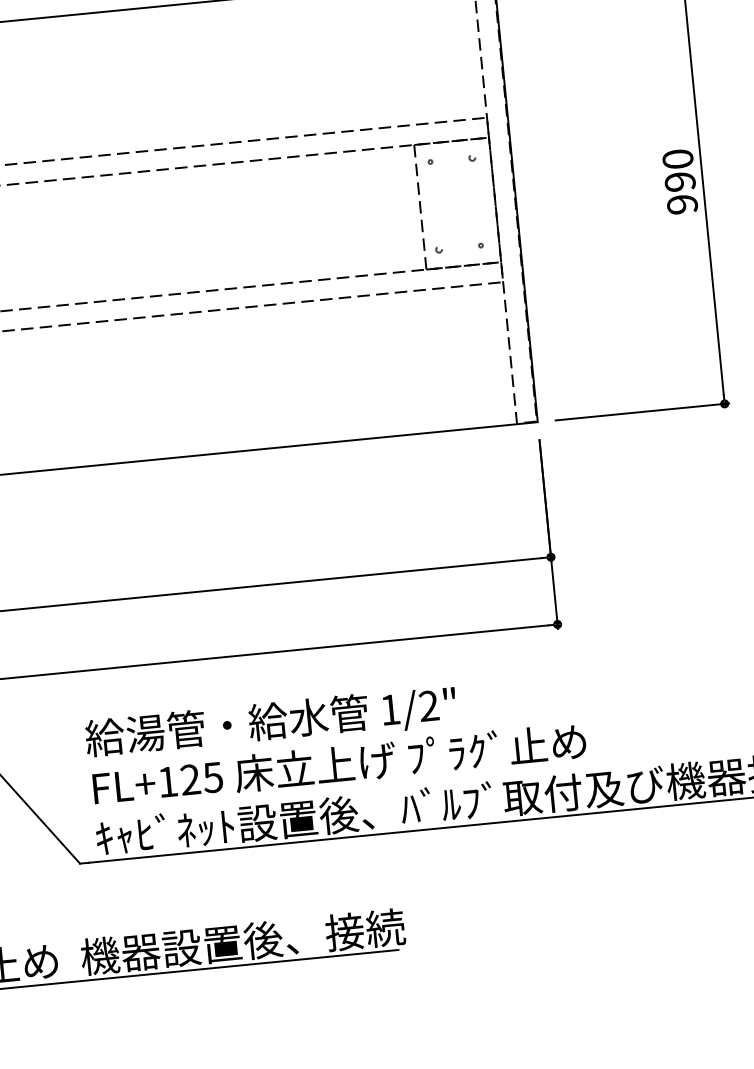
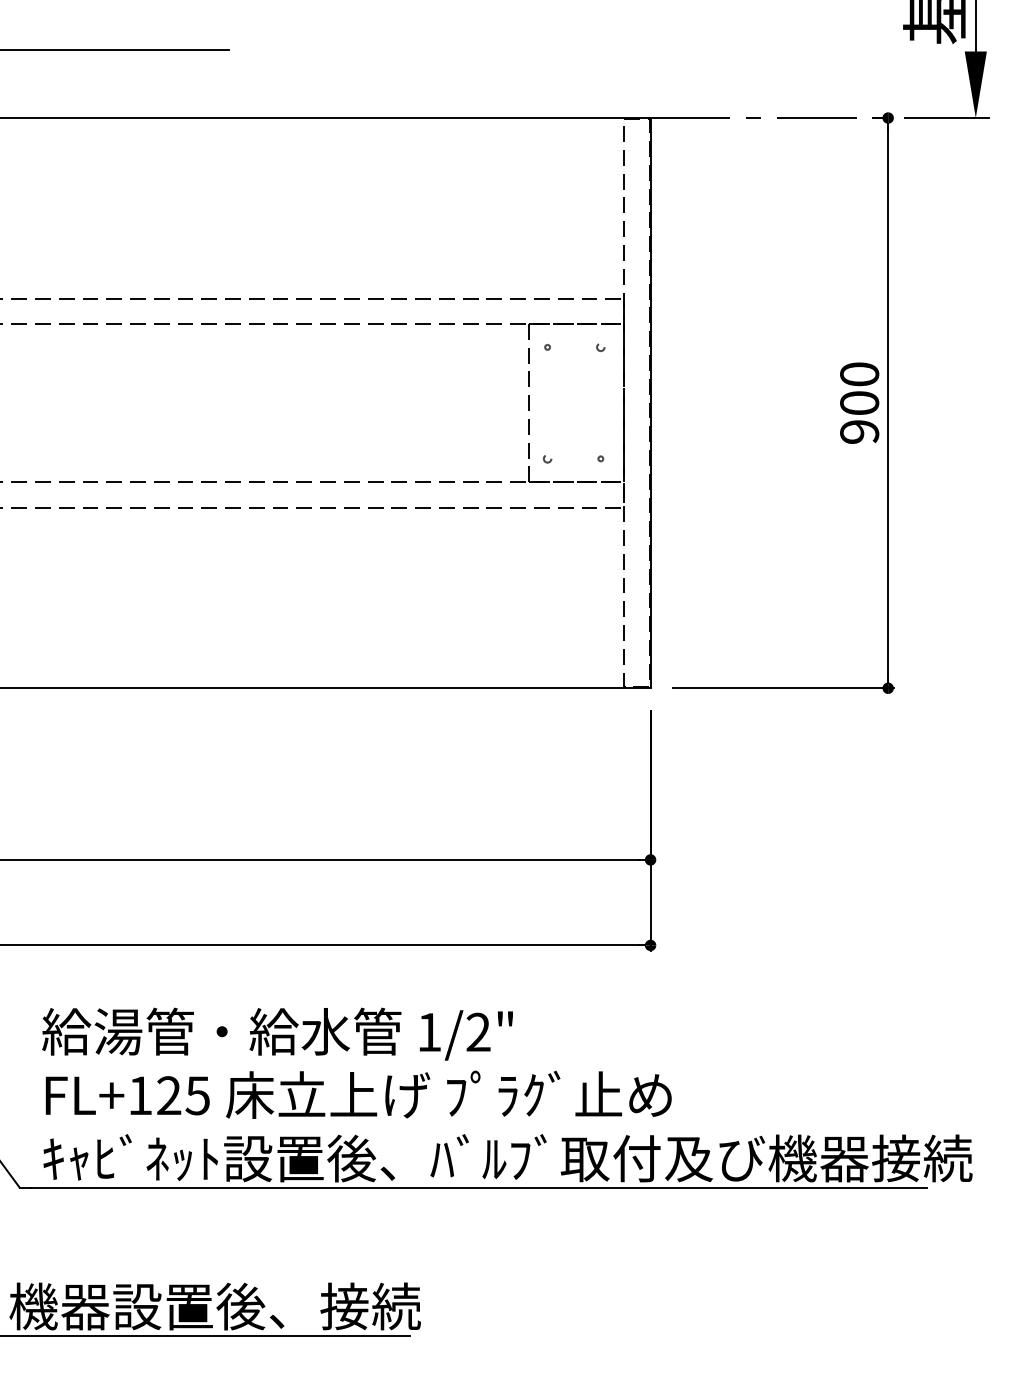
text: (680, 182) -> (859, 403), 990 -> 900

